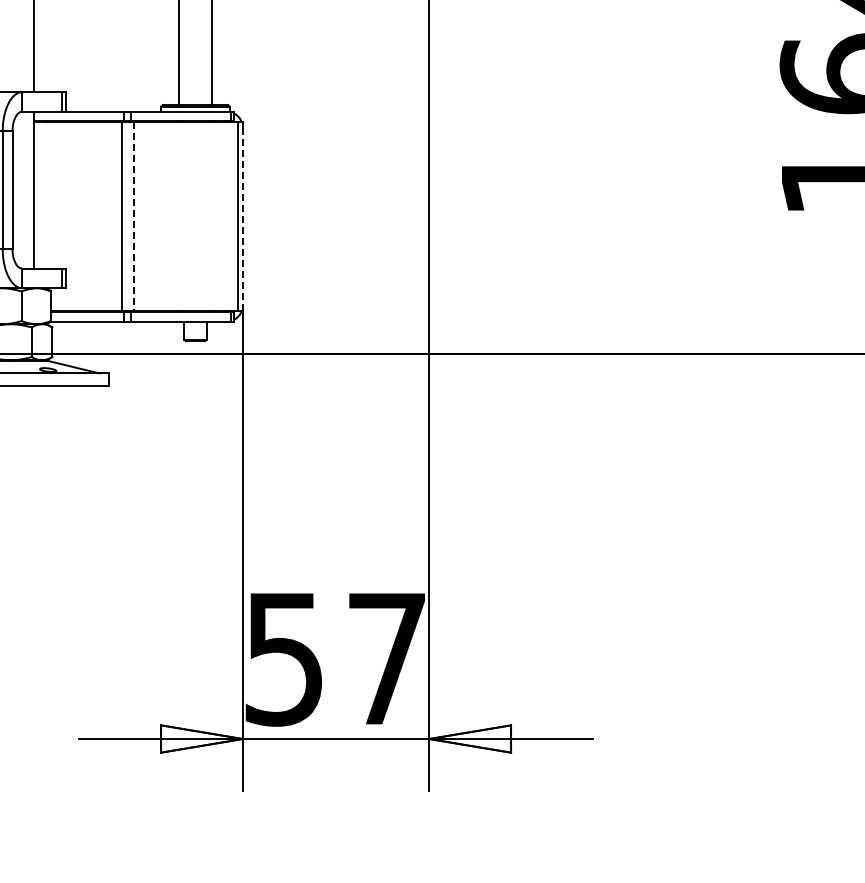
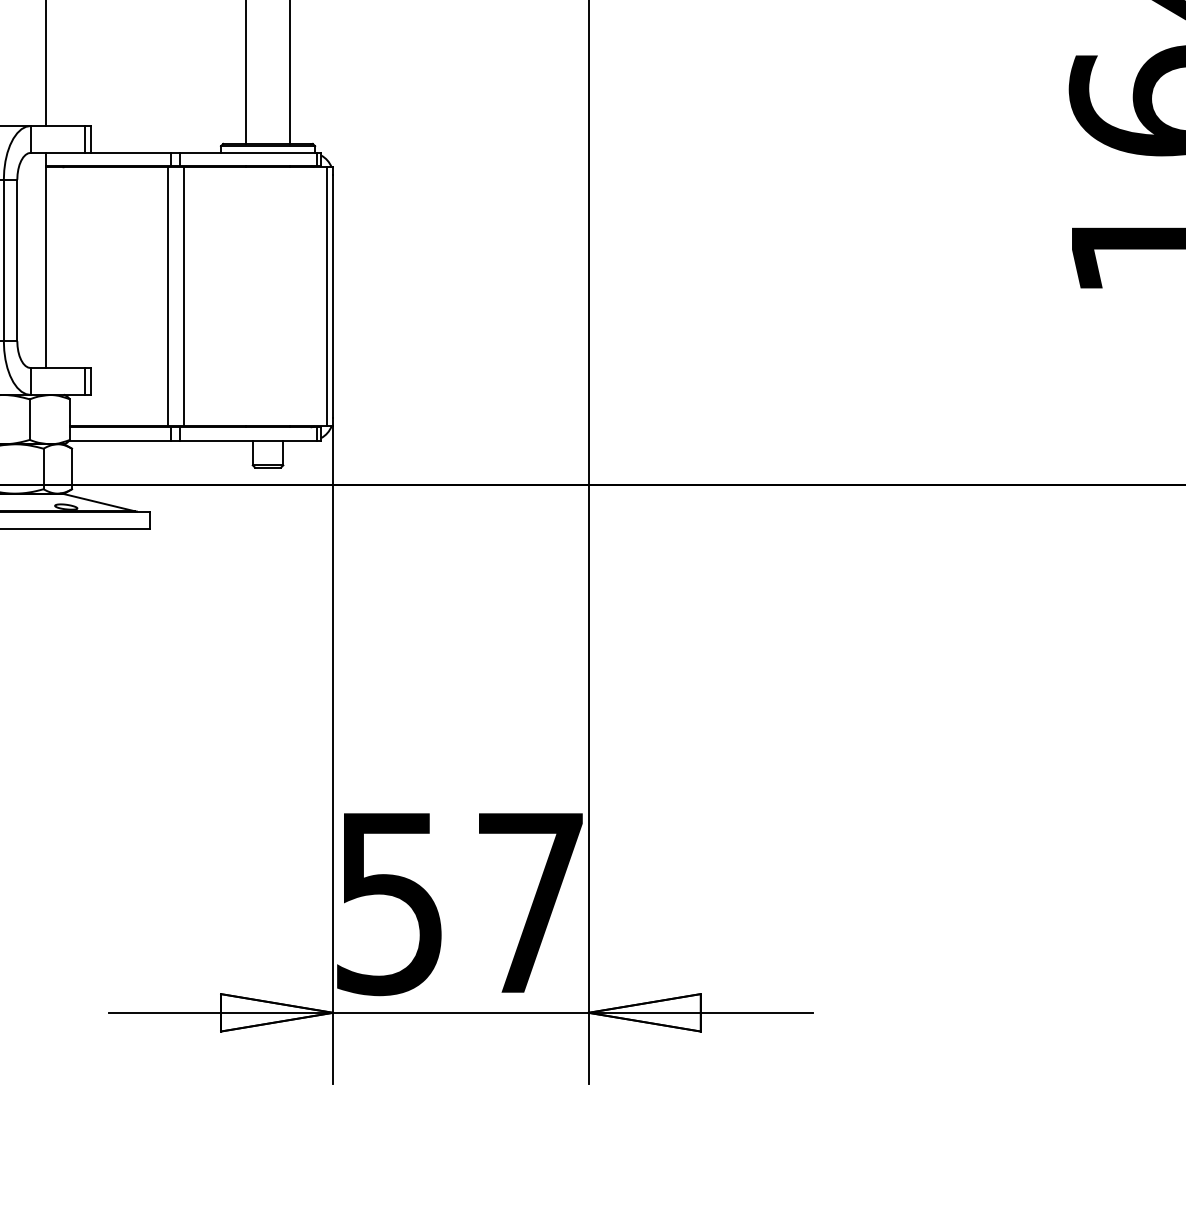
line: (133, 216) -> (183, 296), dashed -> solid
line: (242, 216) -> (332, 296), dashed -> solid

